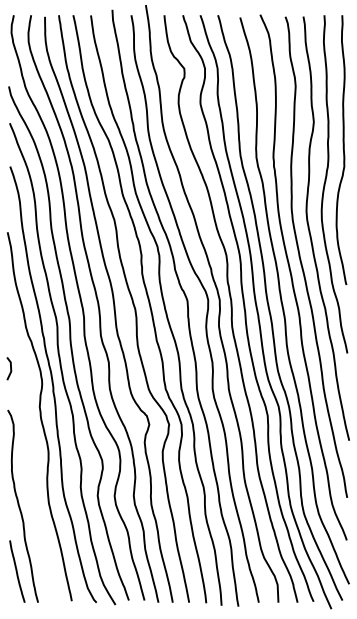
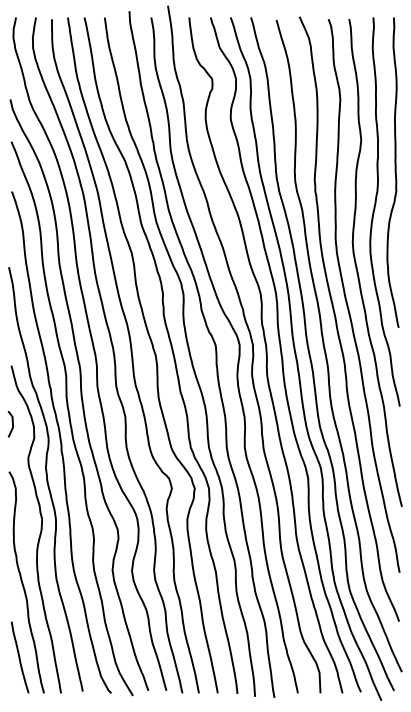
curve: (35, 460) -> (40, 529), added

